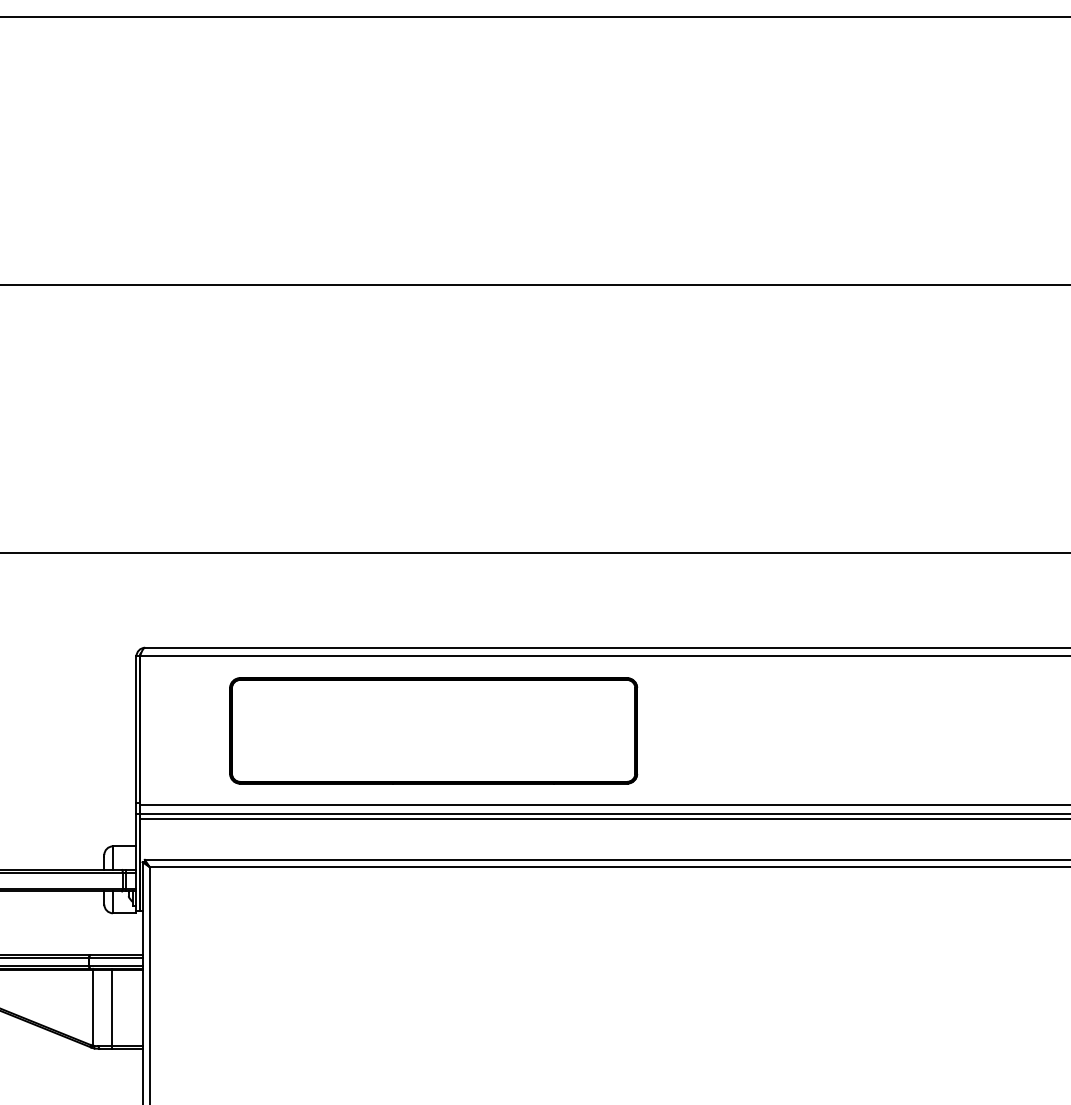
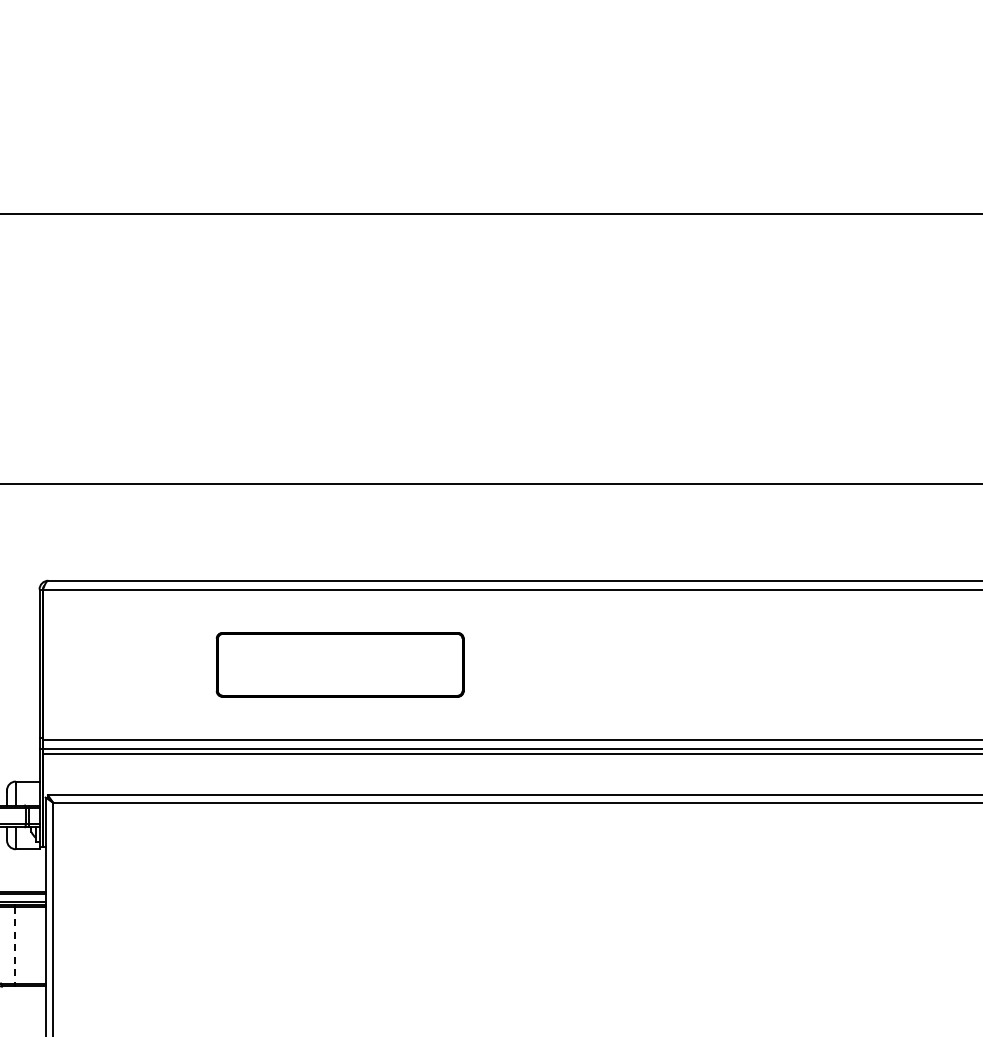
part: (433, 730) -> (339, 664), size x0.6
line: (111, 1008) -> (14, 945), solid -> dashed

